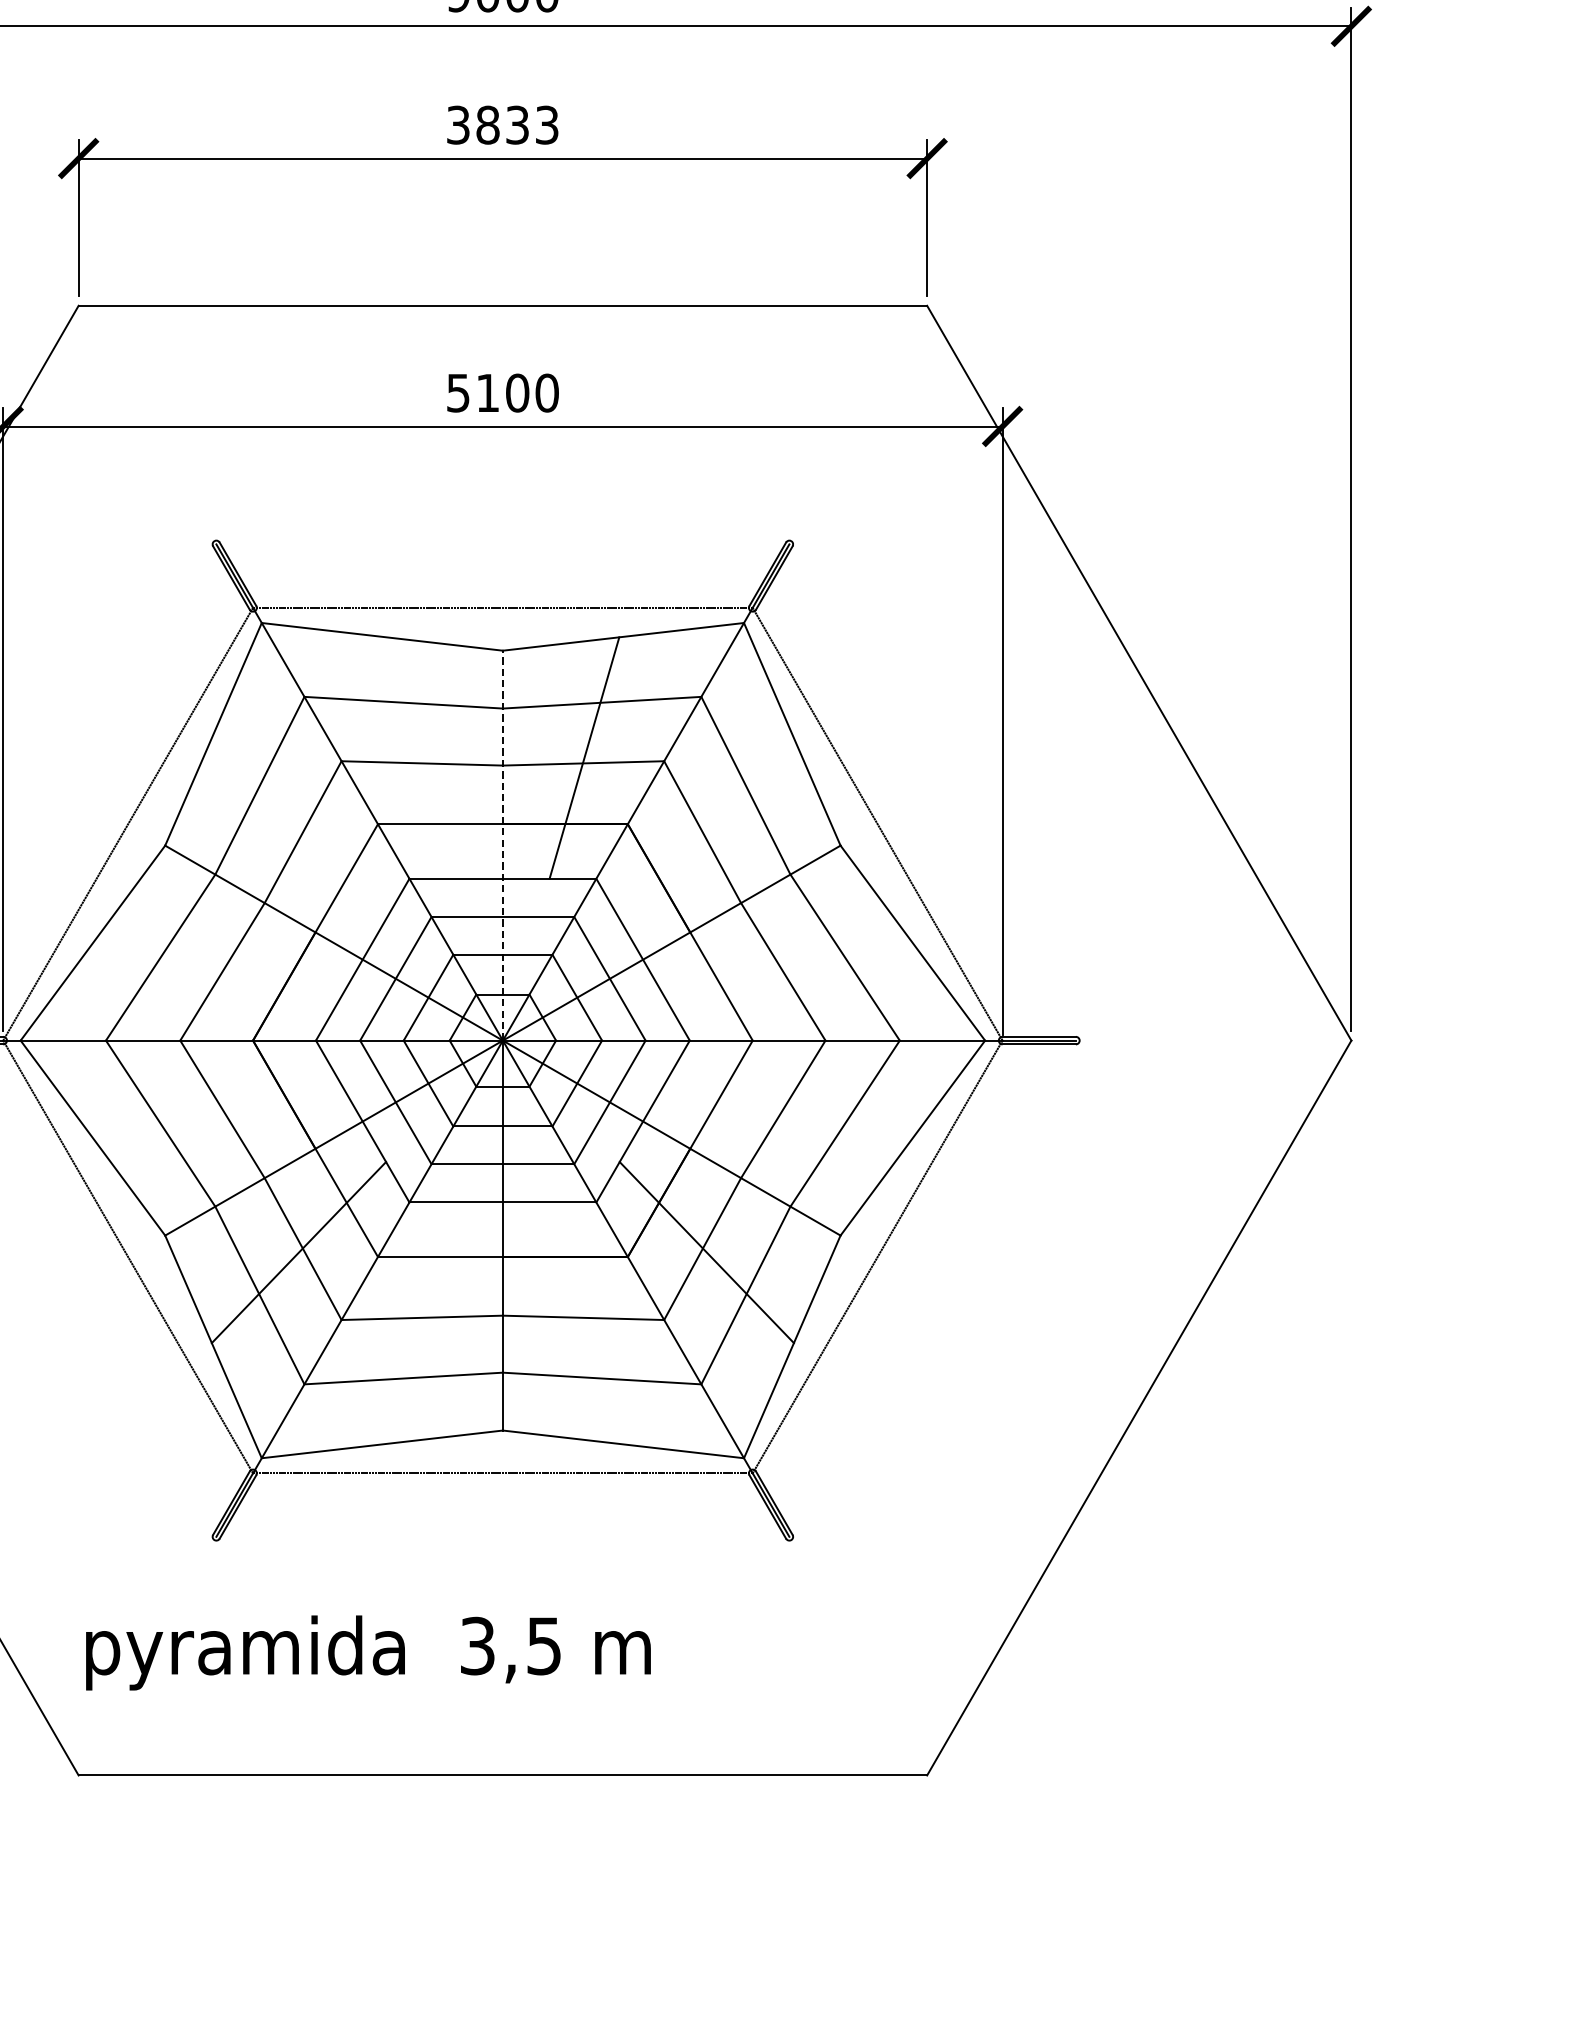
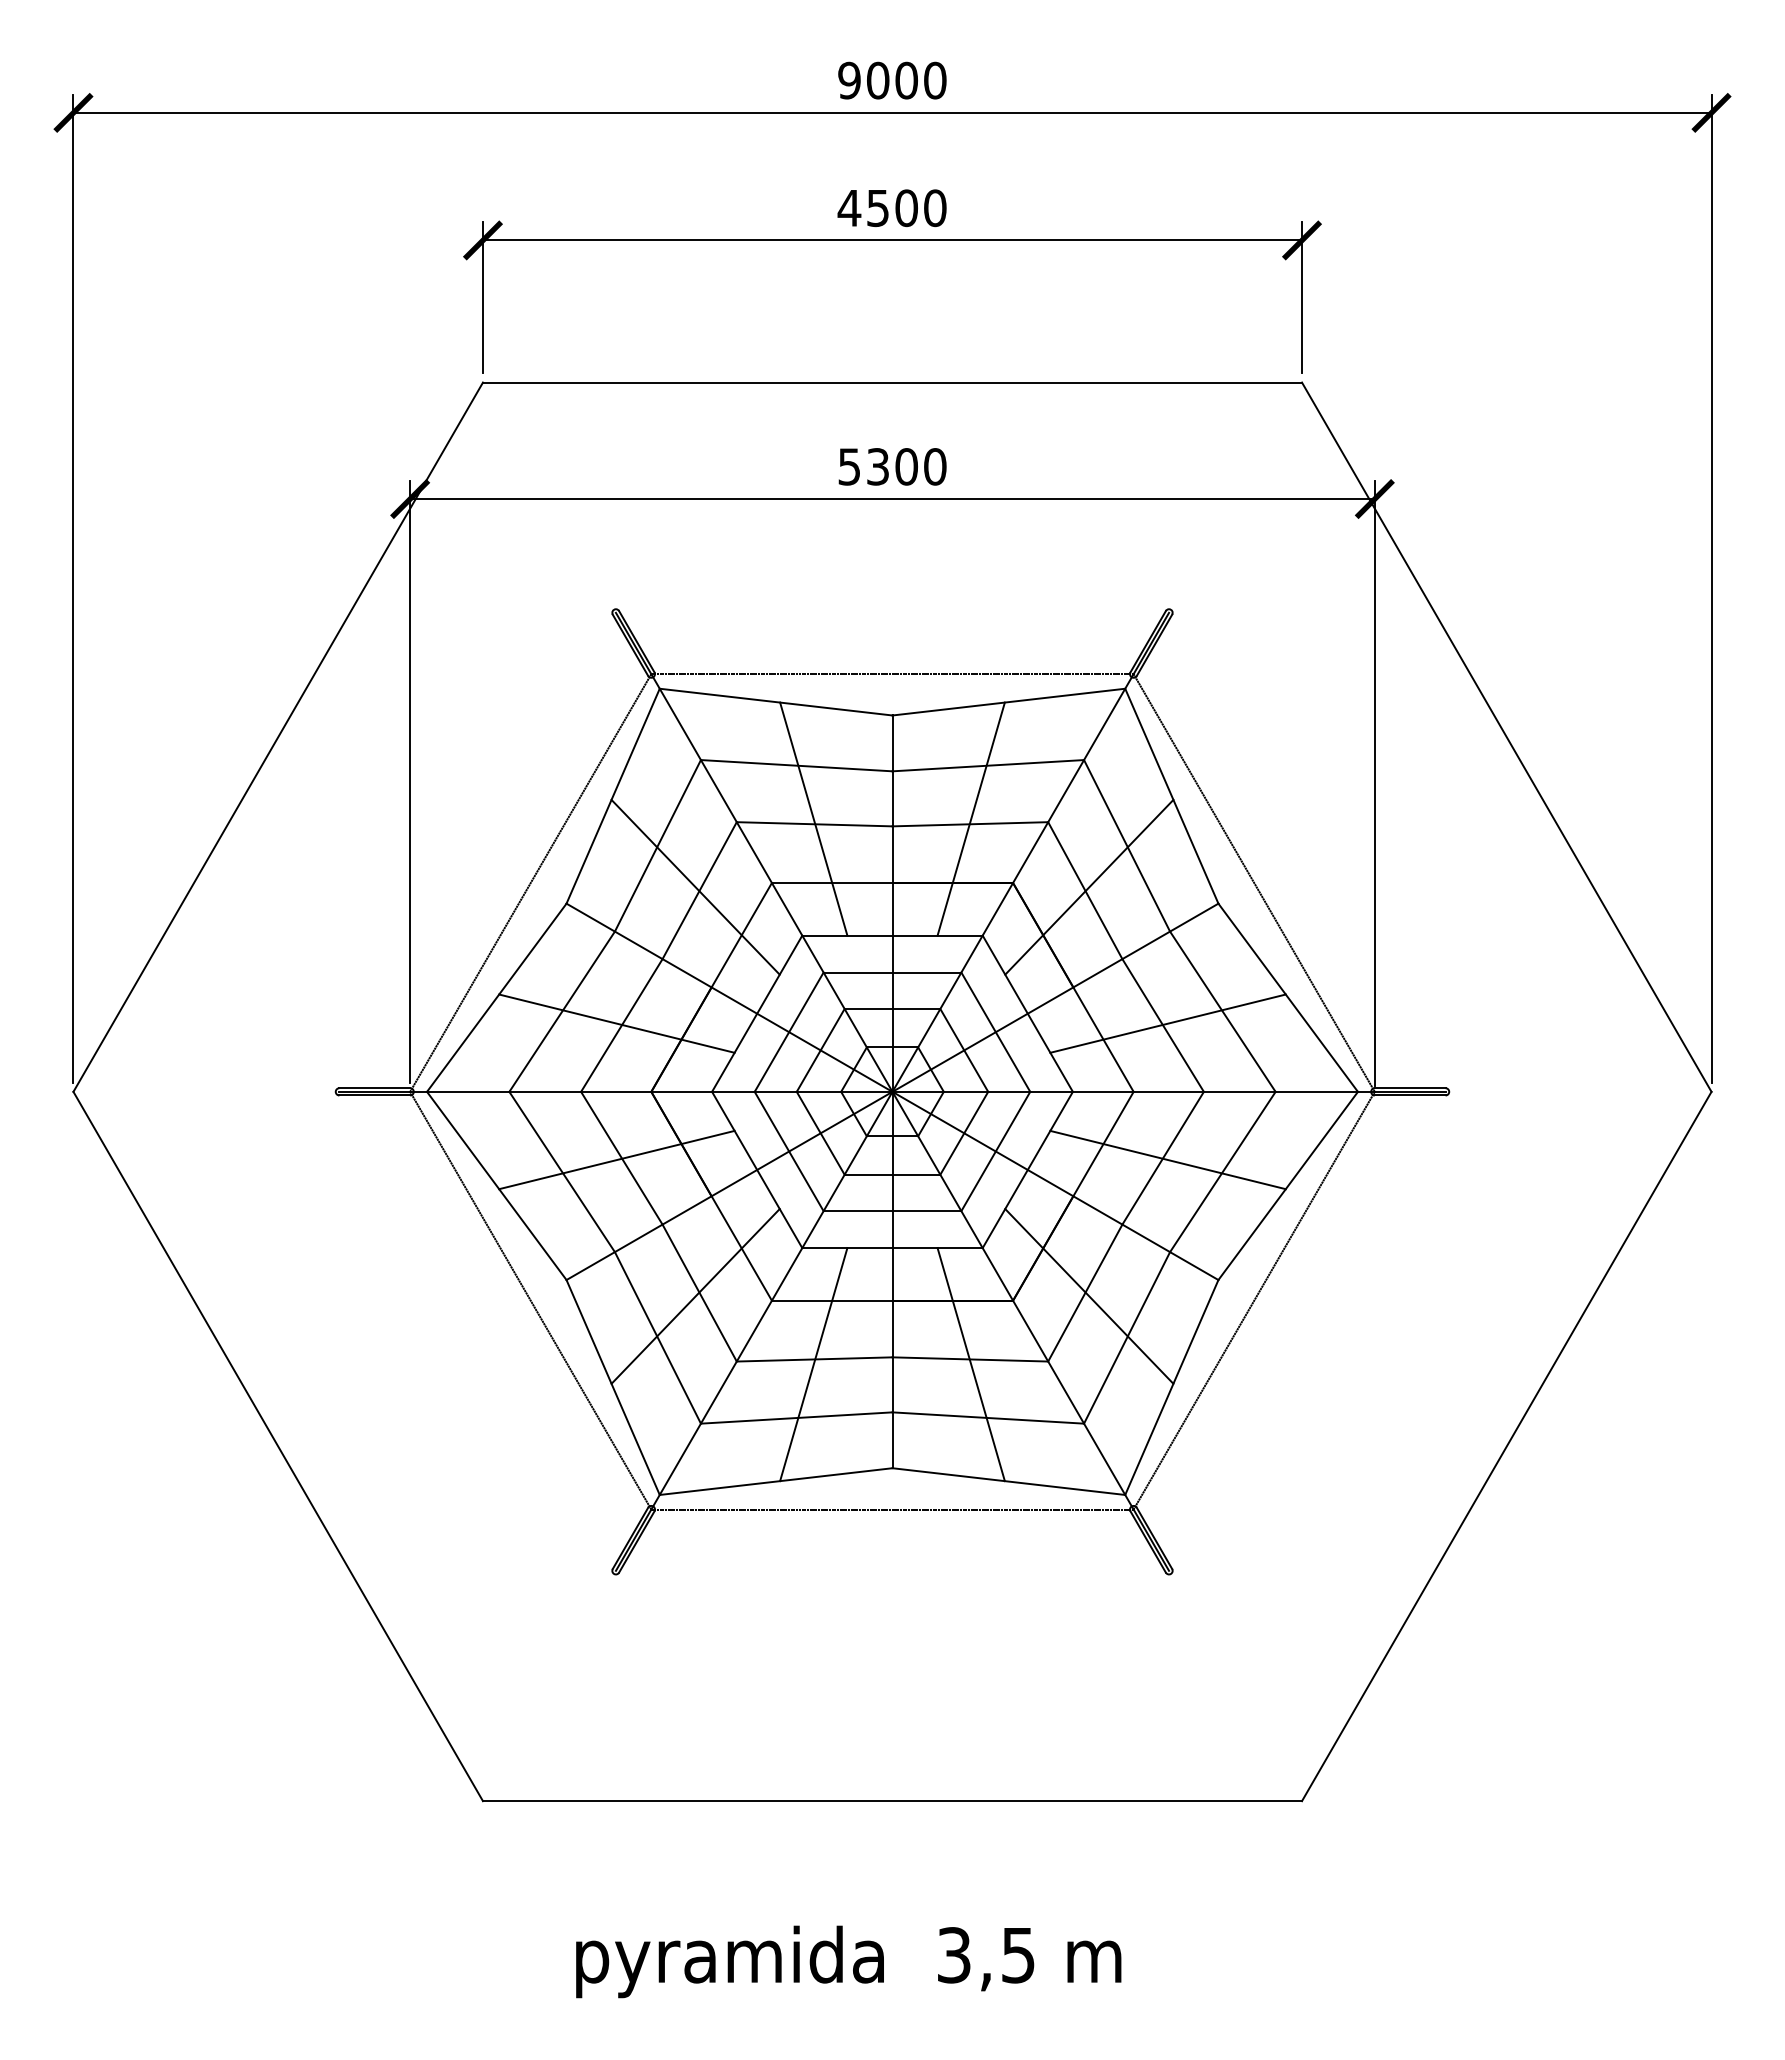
text: (501, 125) -> (891, 208), 3833 -> 4500
text: (487, 392) -> (877, 466), 5100 -> 5300
line: (421, 757) -> (813, 818), added
line: (298, 827) -> (695, 886), added
line: (706, 827) -> (1089, 886), added
line: (502, 845) -> (892, 903), dashed -> solid
line: (216, 969) -> (616, 1023), added
line: (787, 969) -> (1167, 1023), added
line: (216, 1110) -> (616, 1159), added
line: (787, 1110) -> (1167, 1159), added
line: (421, 1323) -> (813, 1364), added
line: (583, 1323) -> (970, 1364), added
text: (368, 1652) -> (848, 1961), moved

